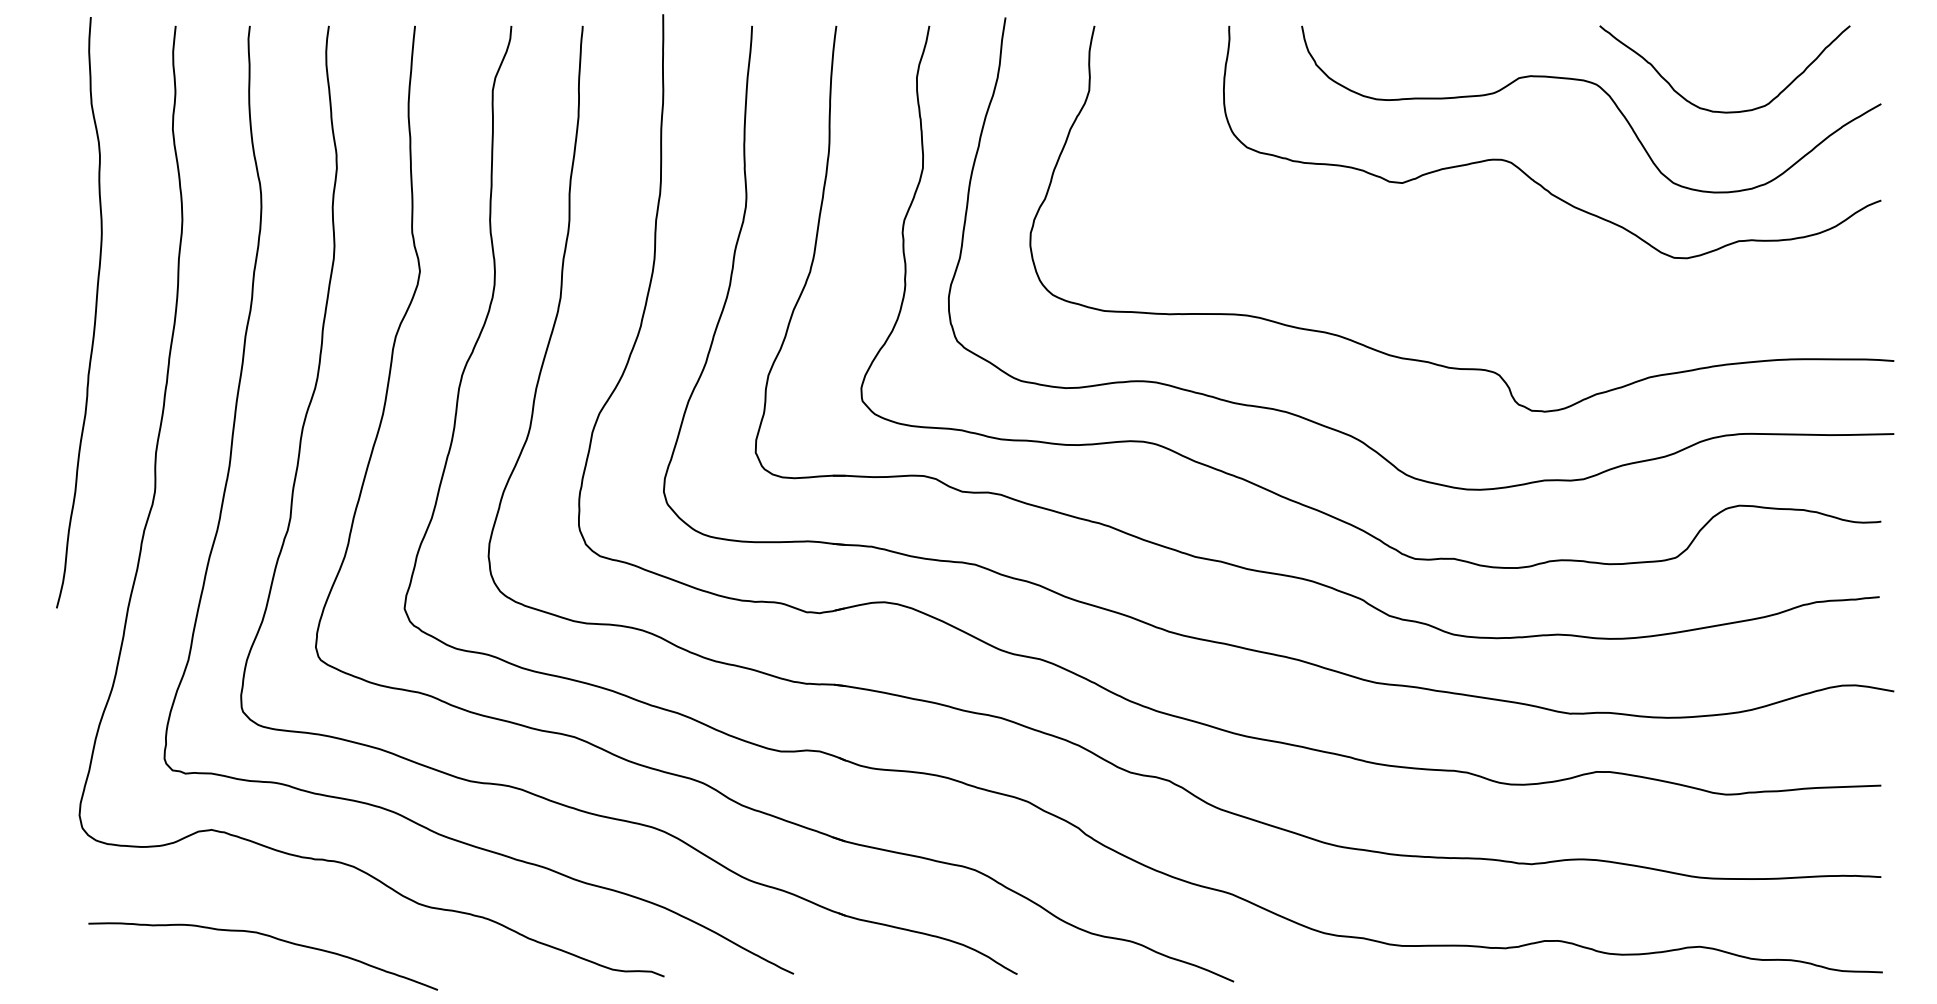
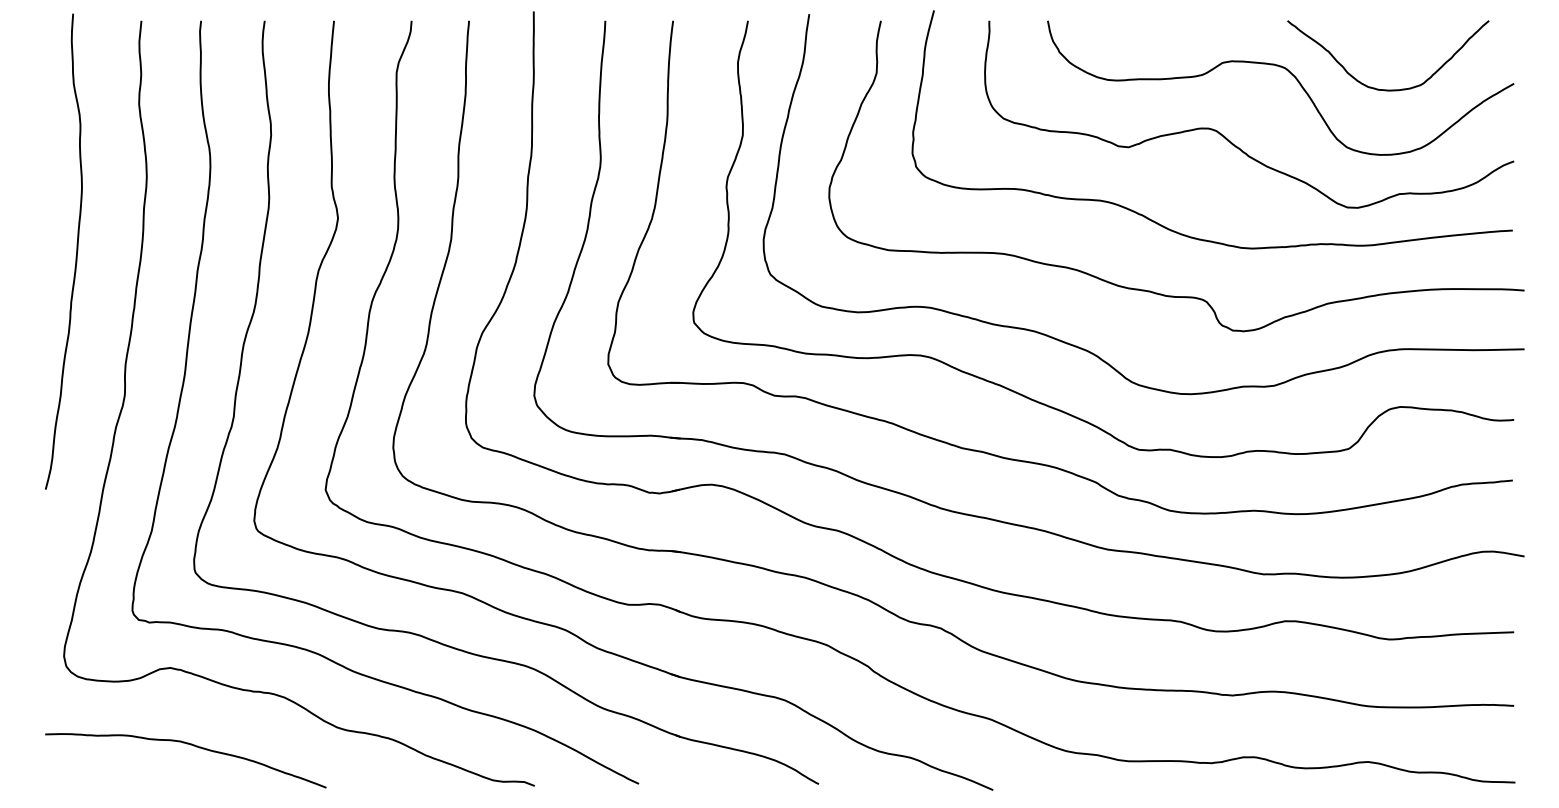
curve: (1436, 275) -> (1156, 221), added
curve: (268, 937) -> (190, 745), moved

